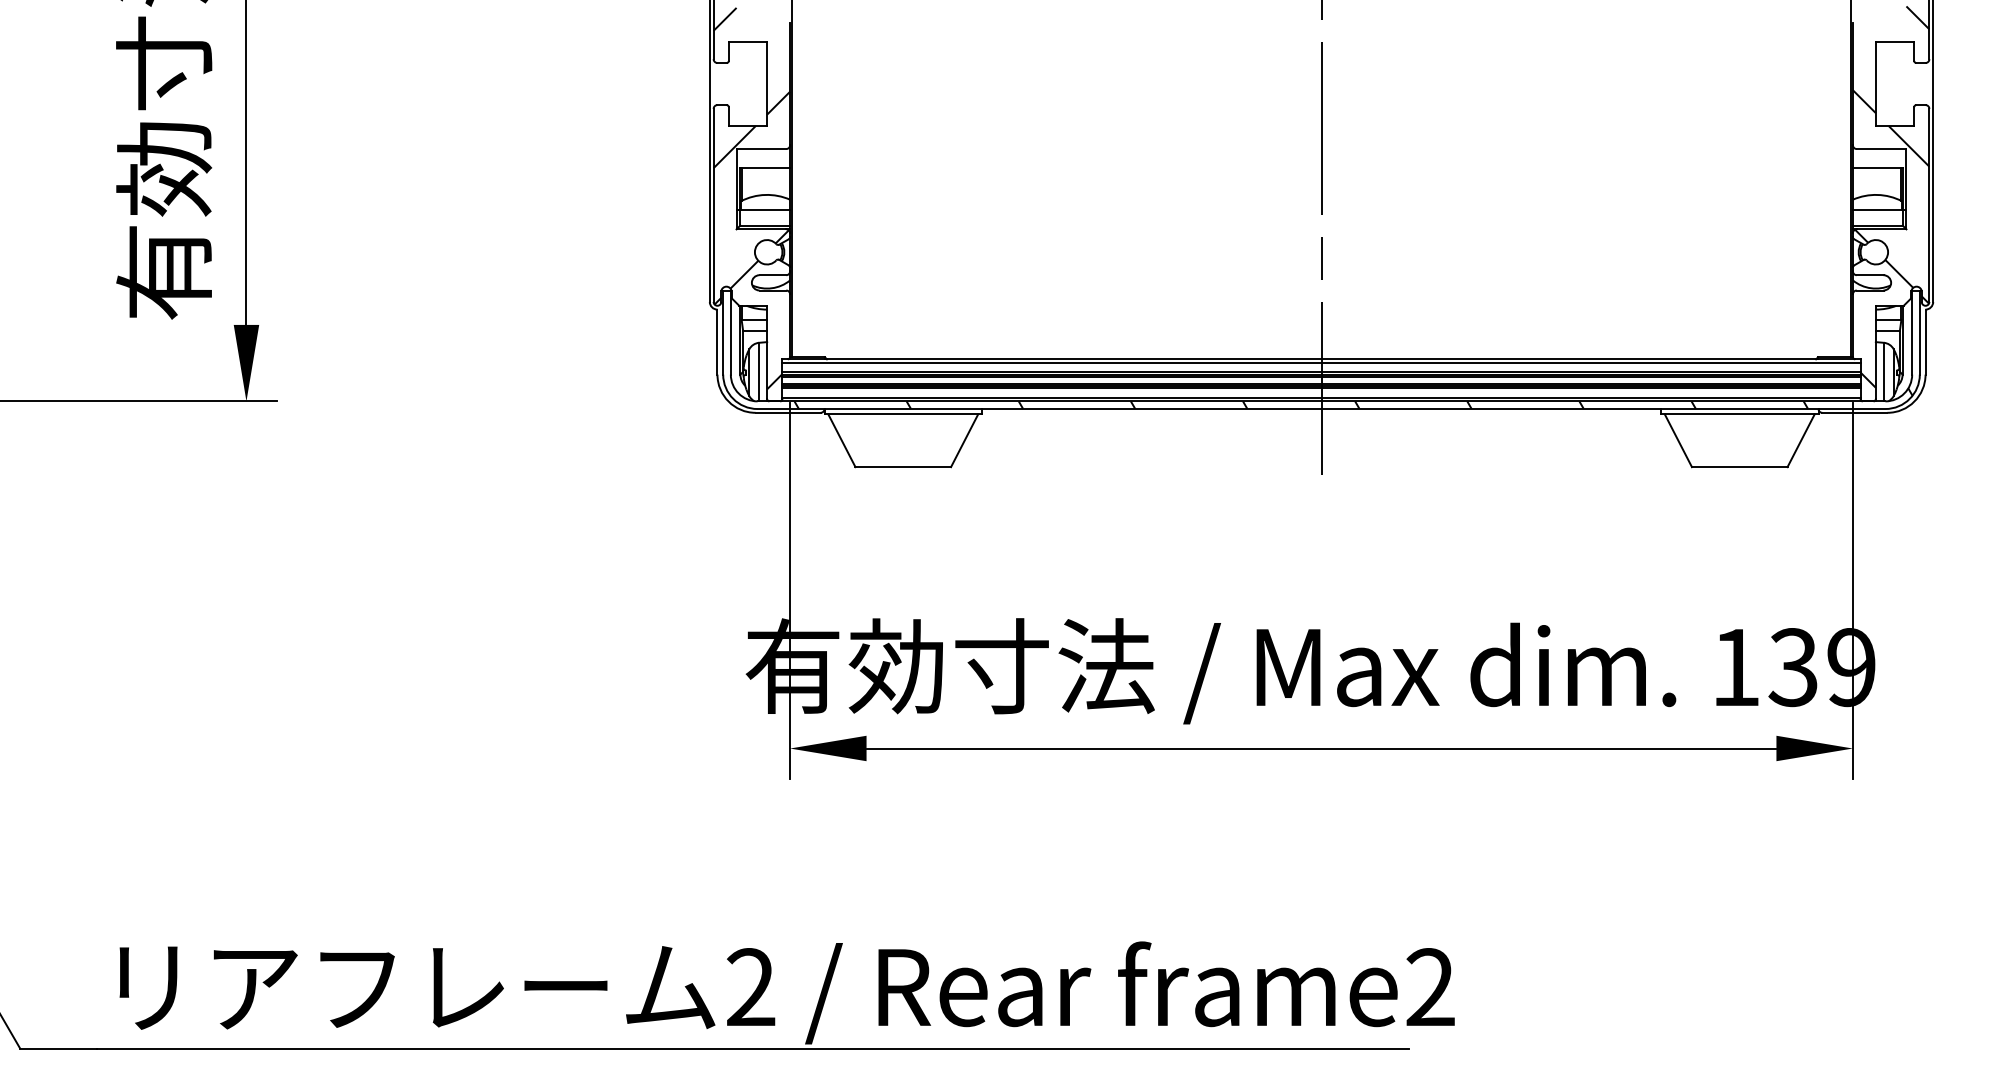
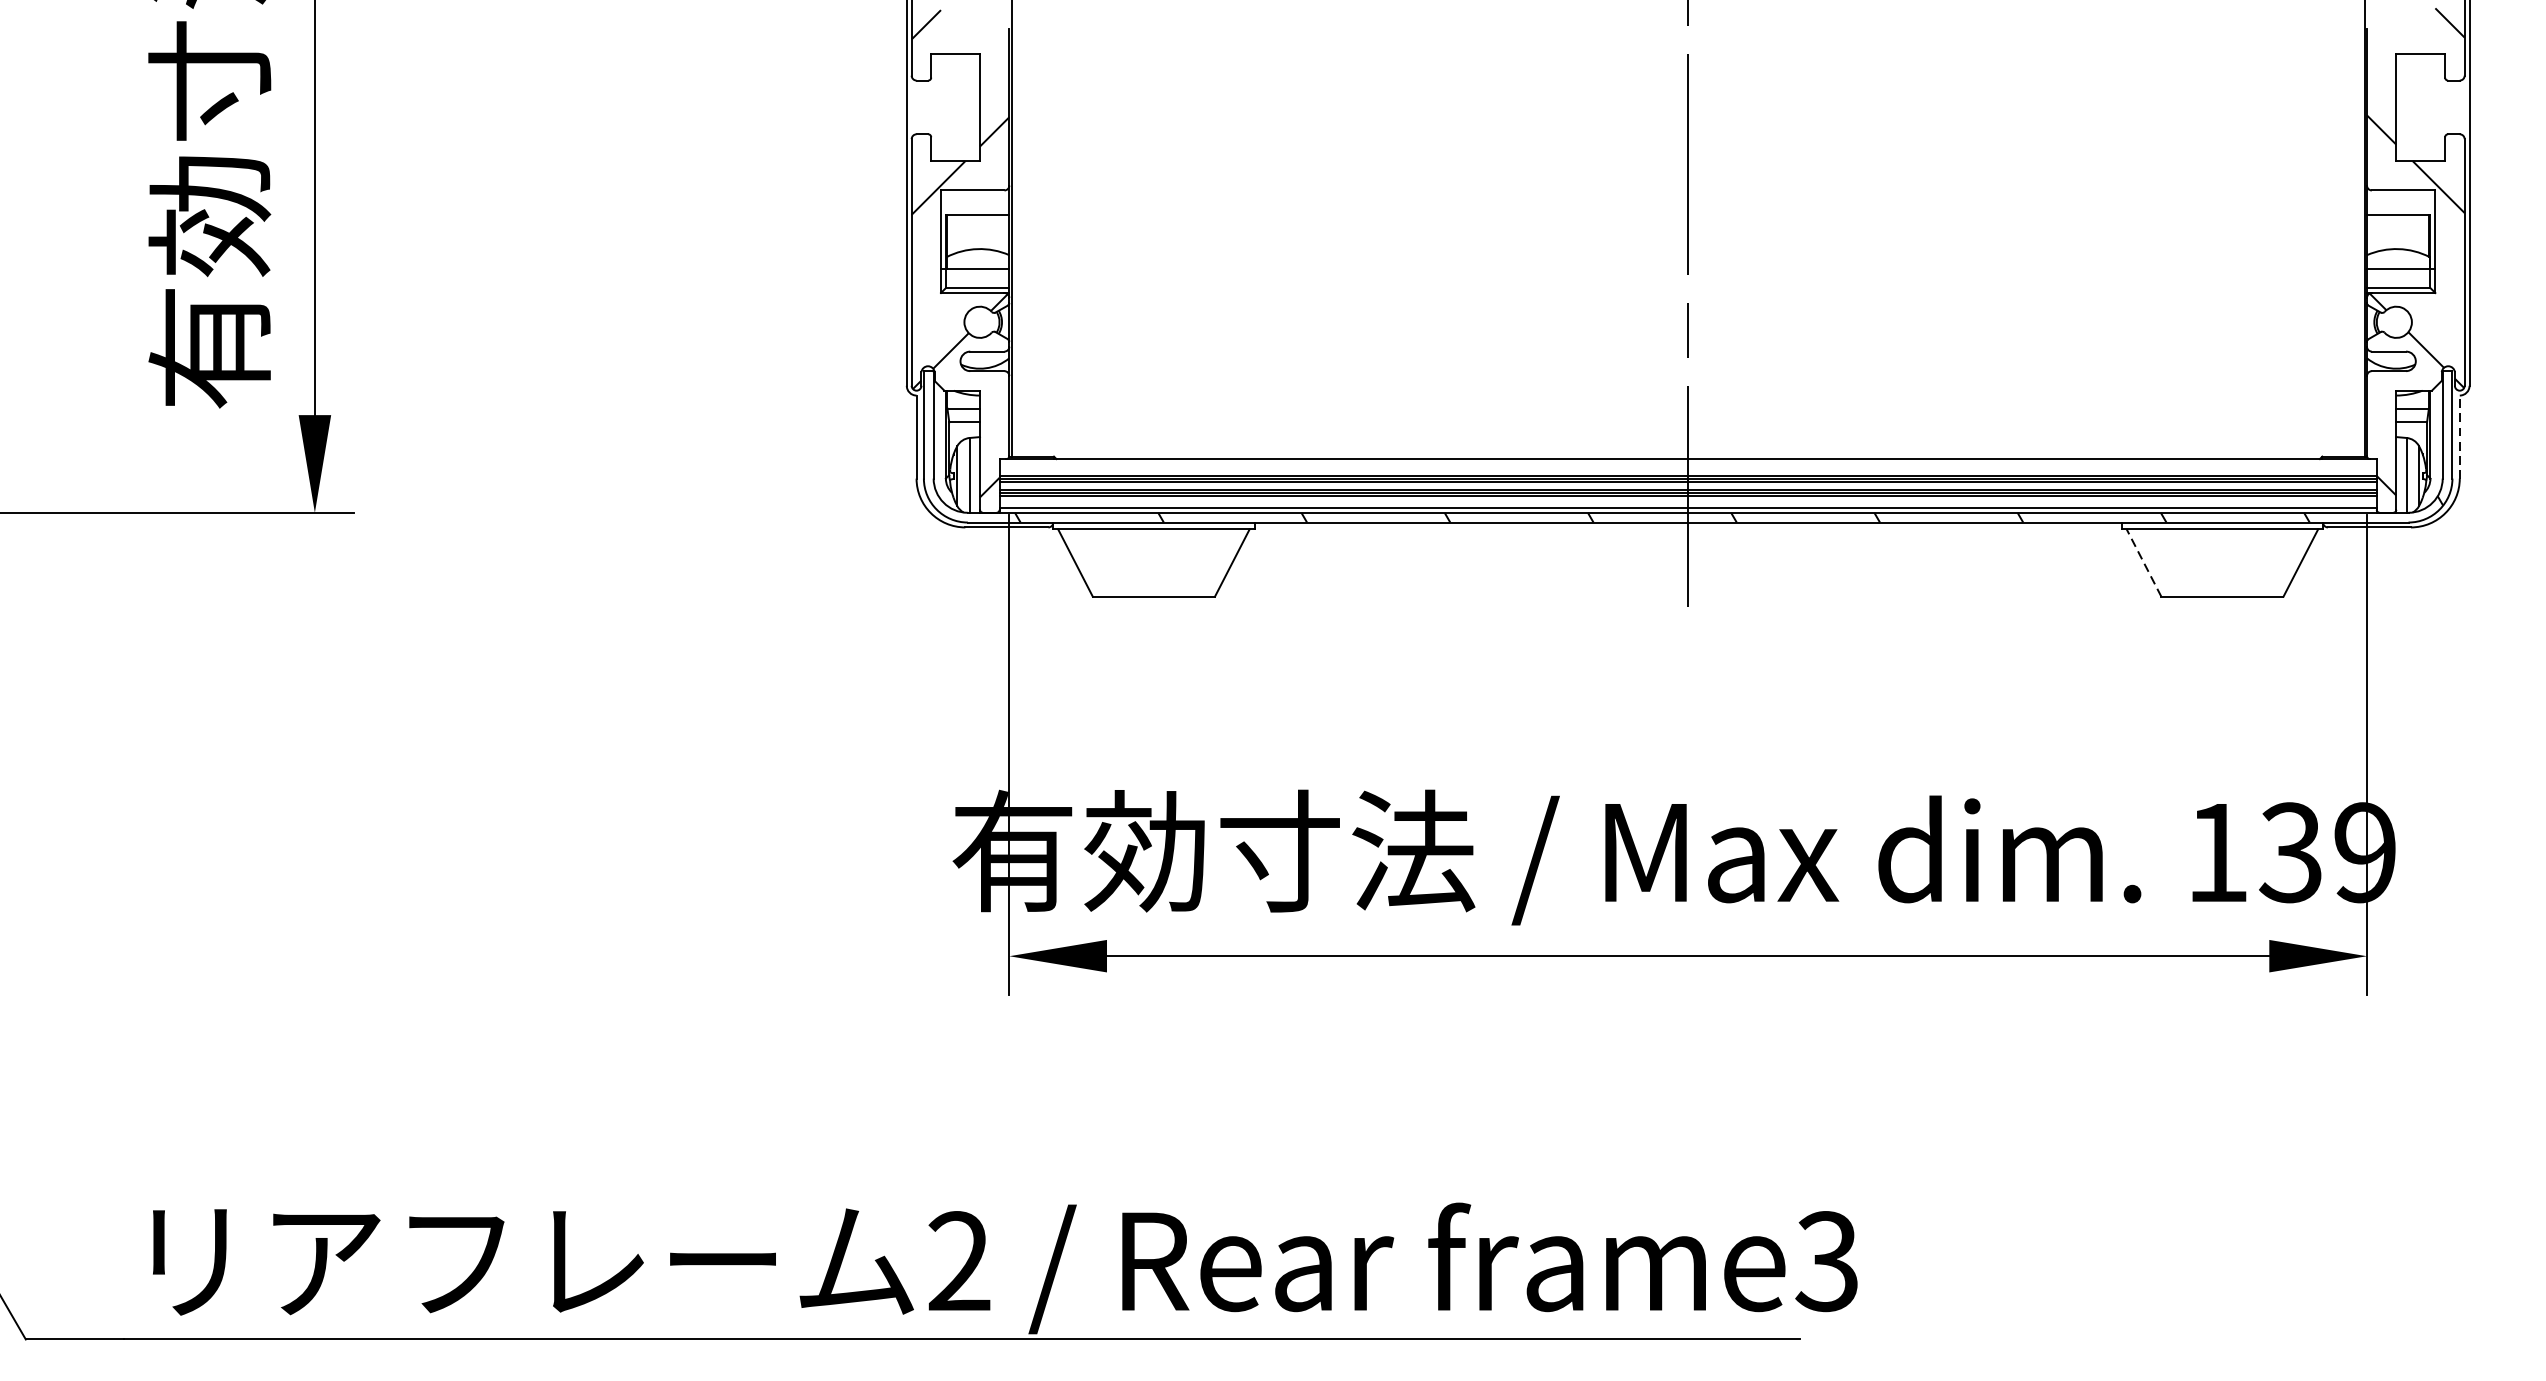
line: (1925, 342) -> (2459, 437), solid -> dashed
line: (1321, 363) -> (1688, 464), removed
line: (1678, 440) -> (2144, 562), solid -> dashed
text: (1429, 987) -> (1826, 1261), frame2 -> frame3

